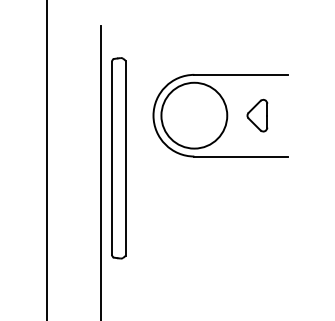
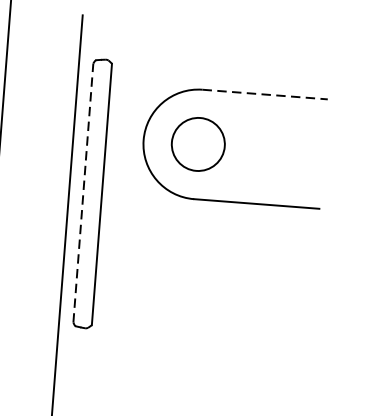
line: (241, 74) -> (265, 94), solid -> dashed
circle: (194, 115) -> (198, 144), size x0.6
part: (257, 115) -> (282, 150), removed
line: (111, 158) -> (82, 193), solid -> dashed

